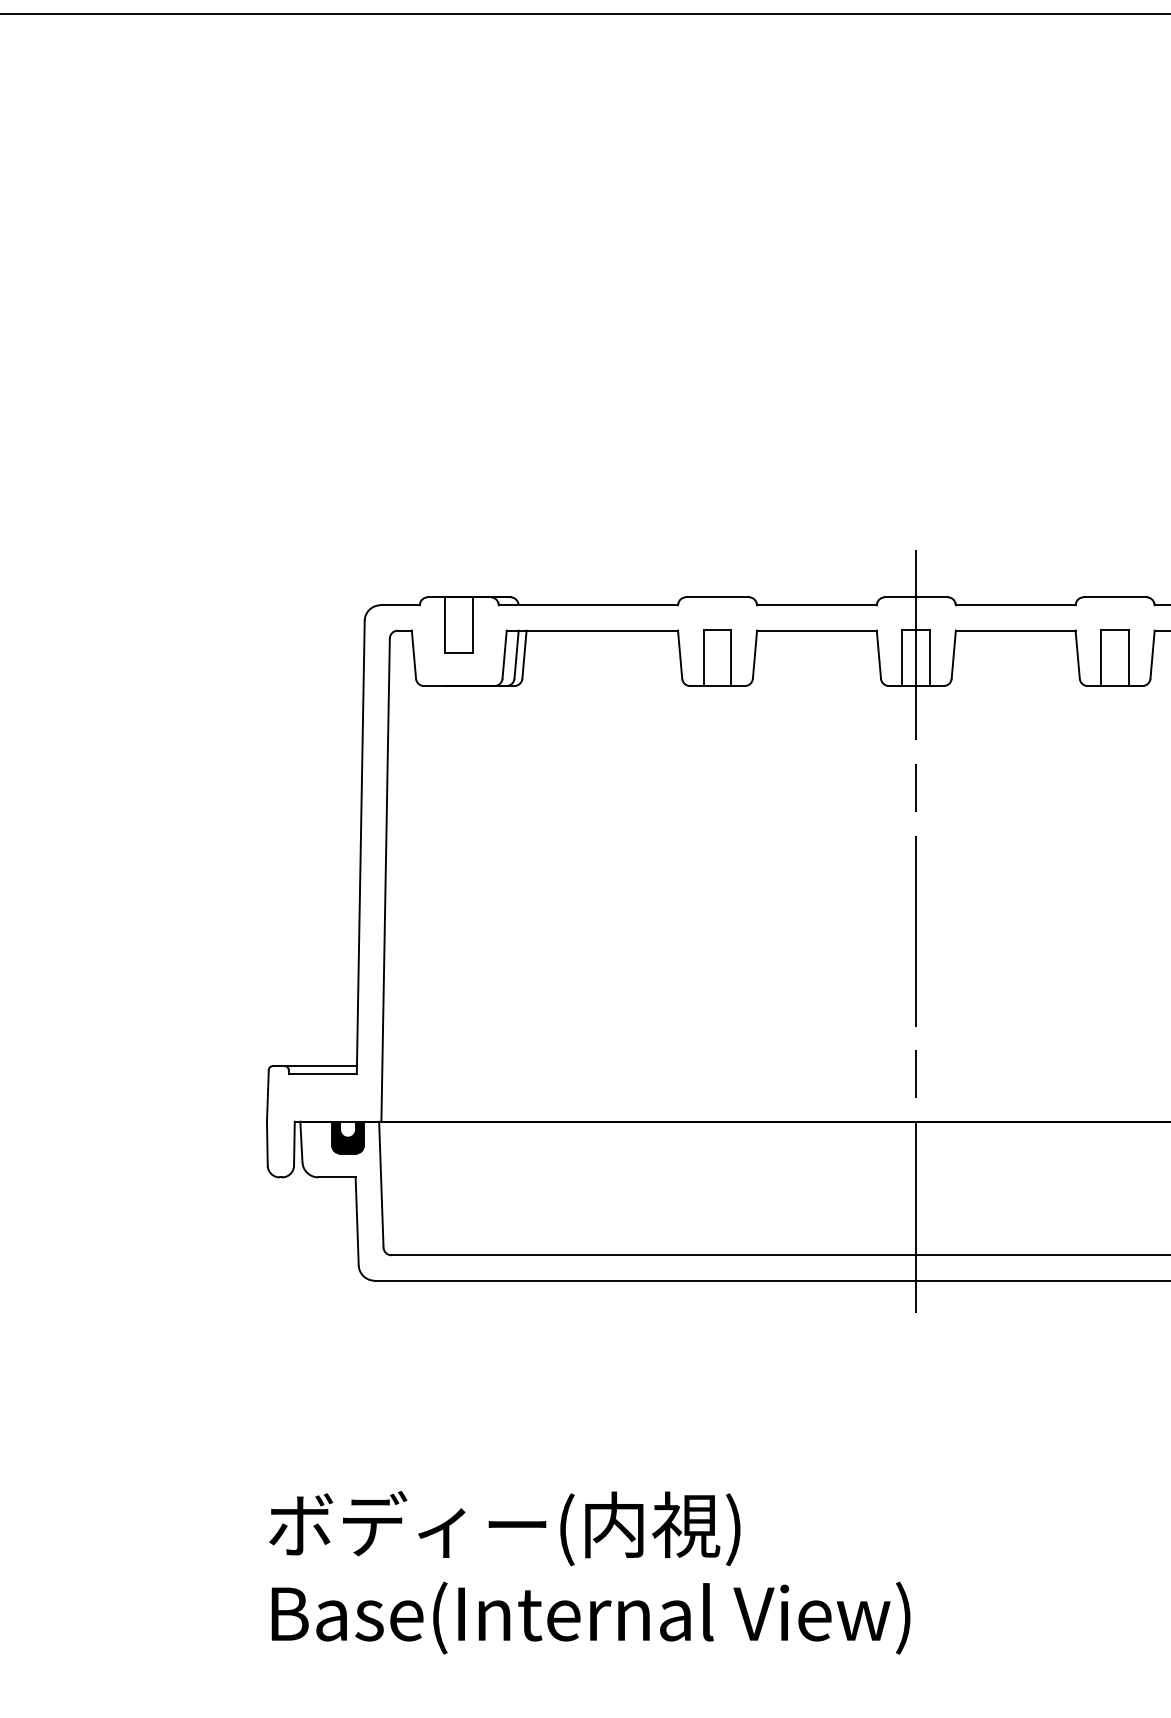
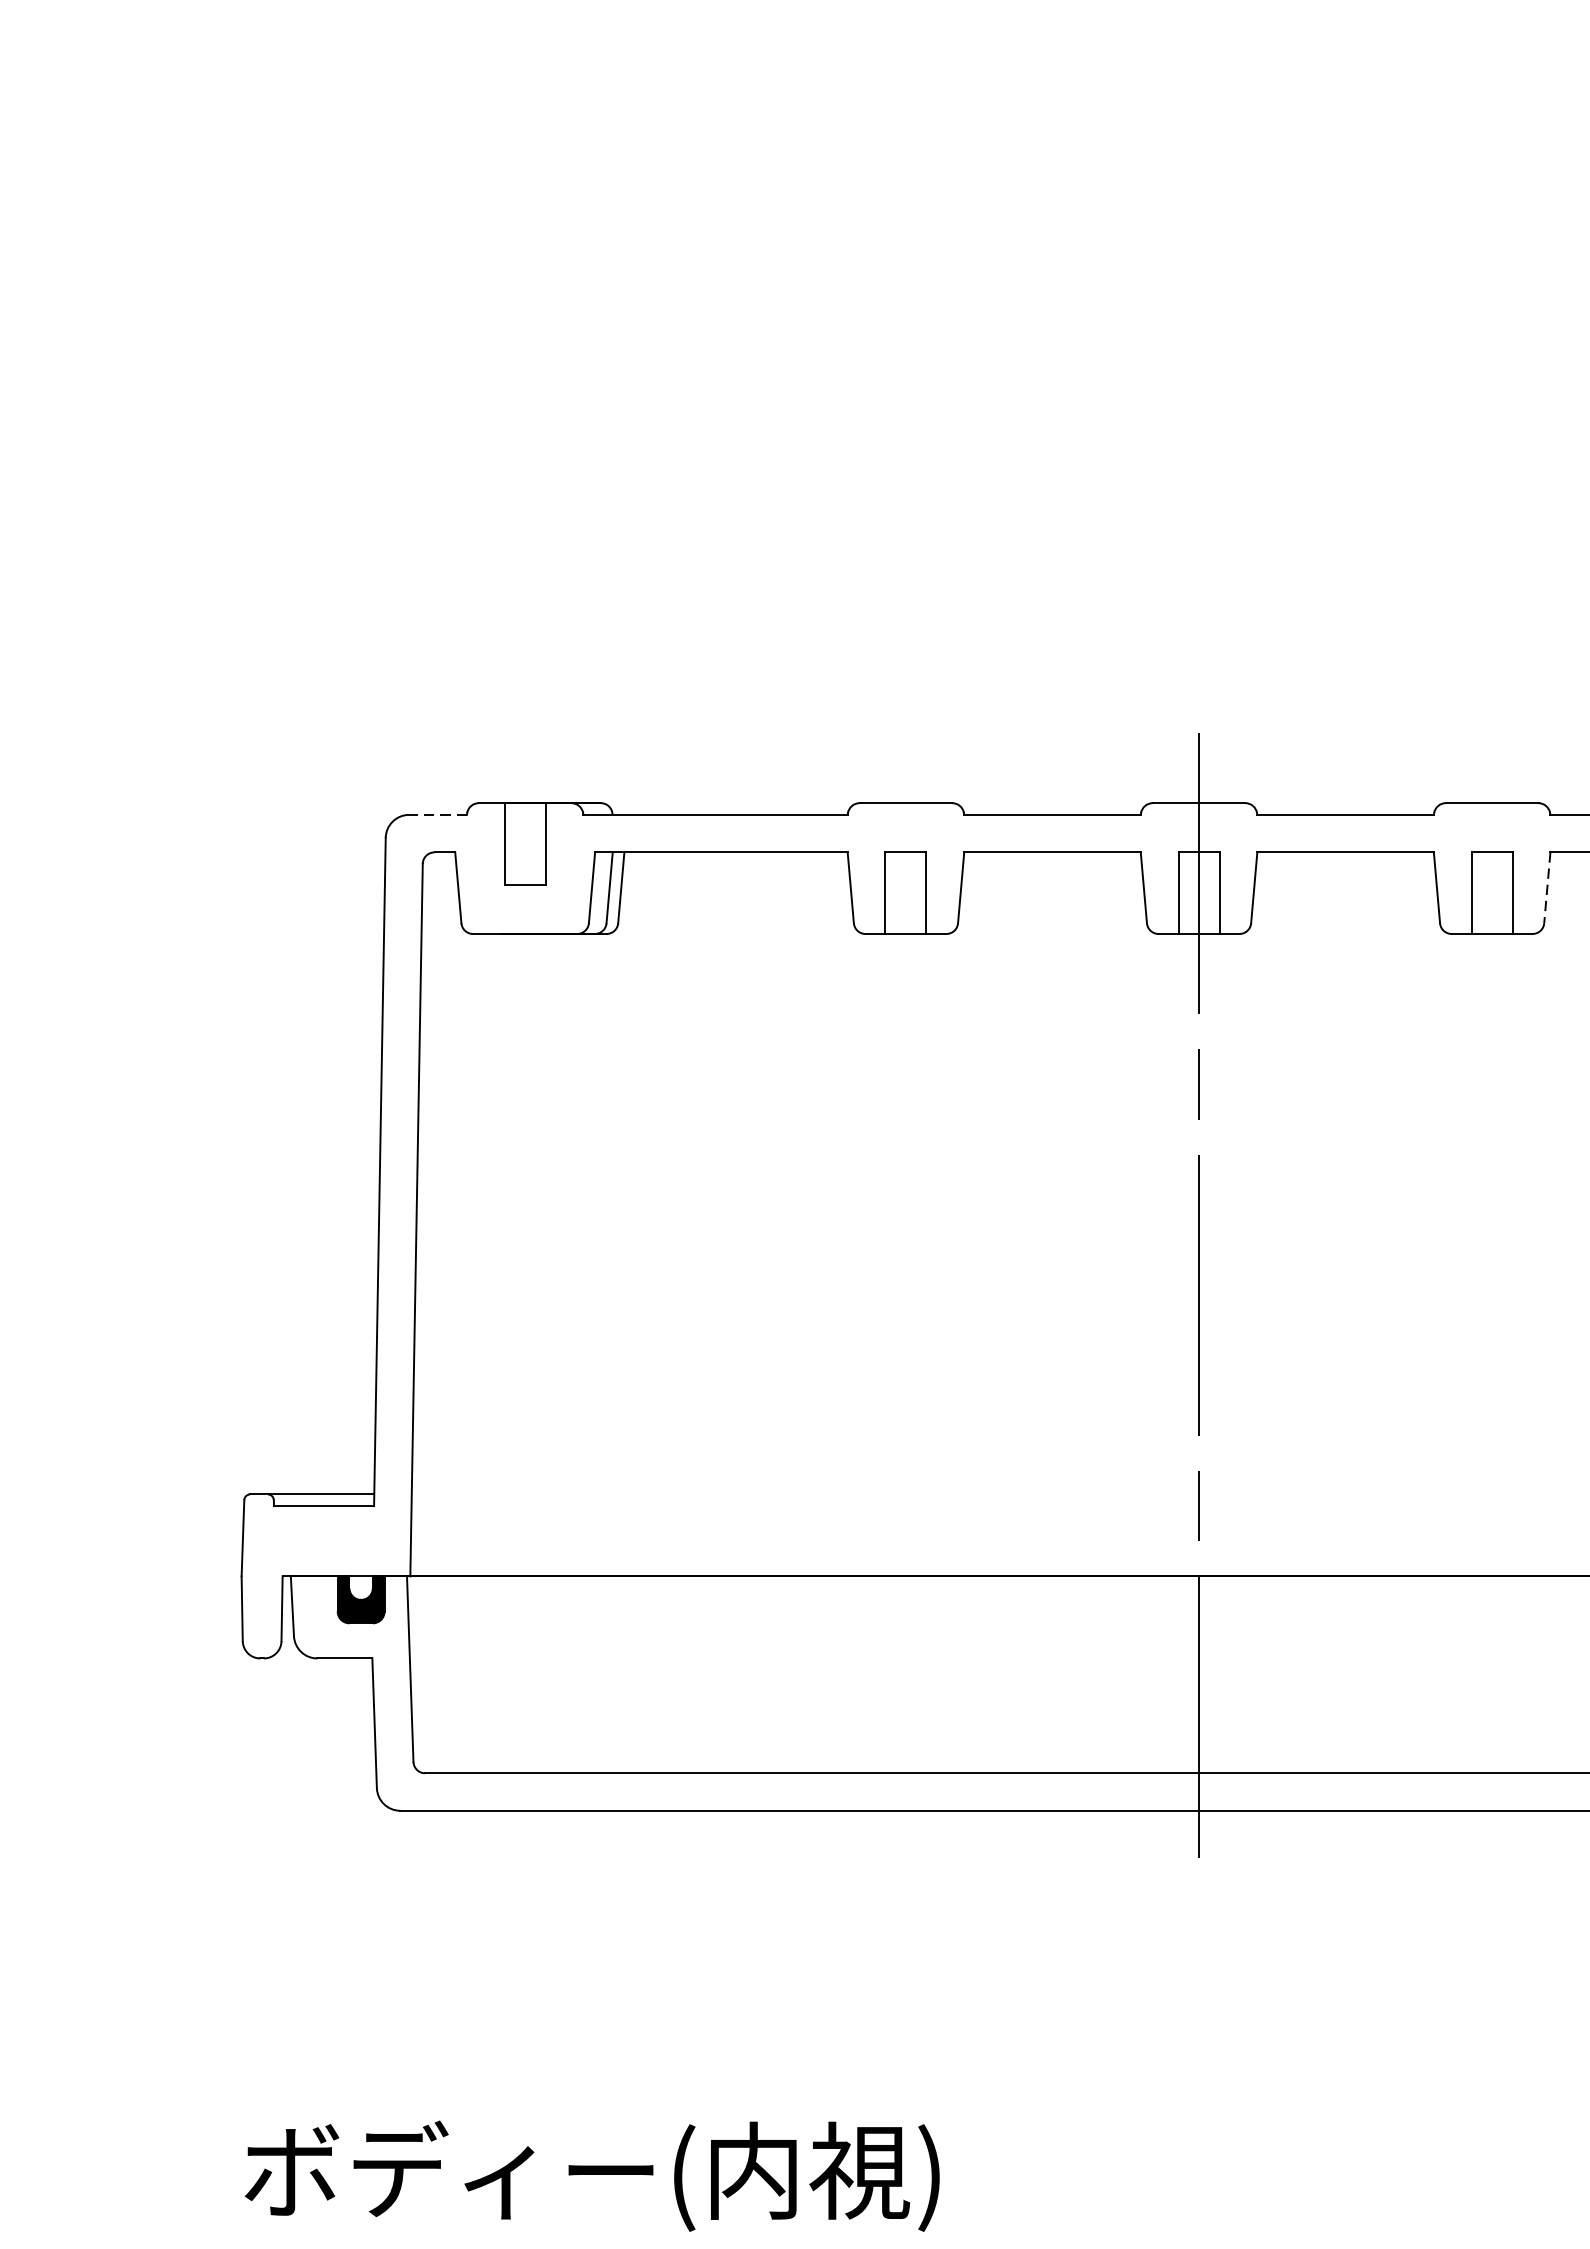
line: (400, 605) -> (438, 815), solid -> dashed
line: (1152, 655) -> (1547, 888), solid -> dashed

